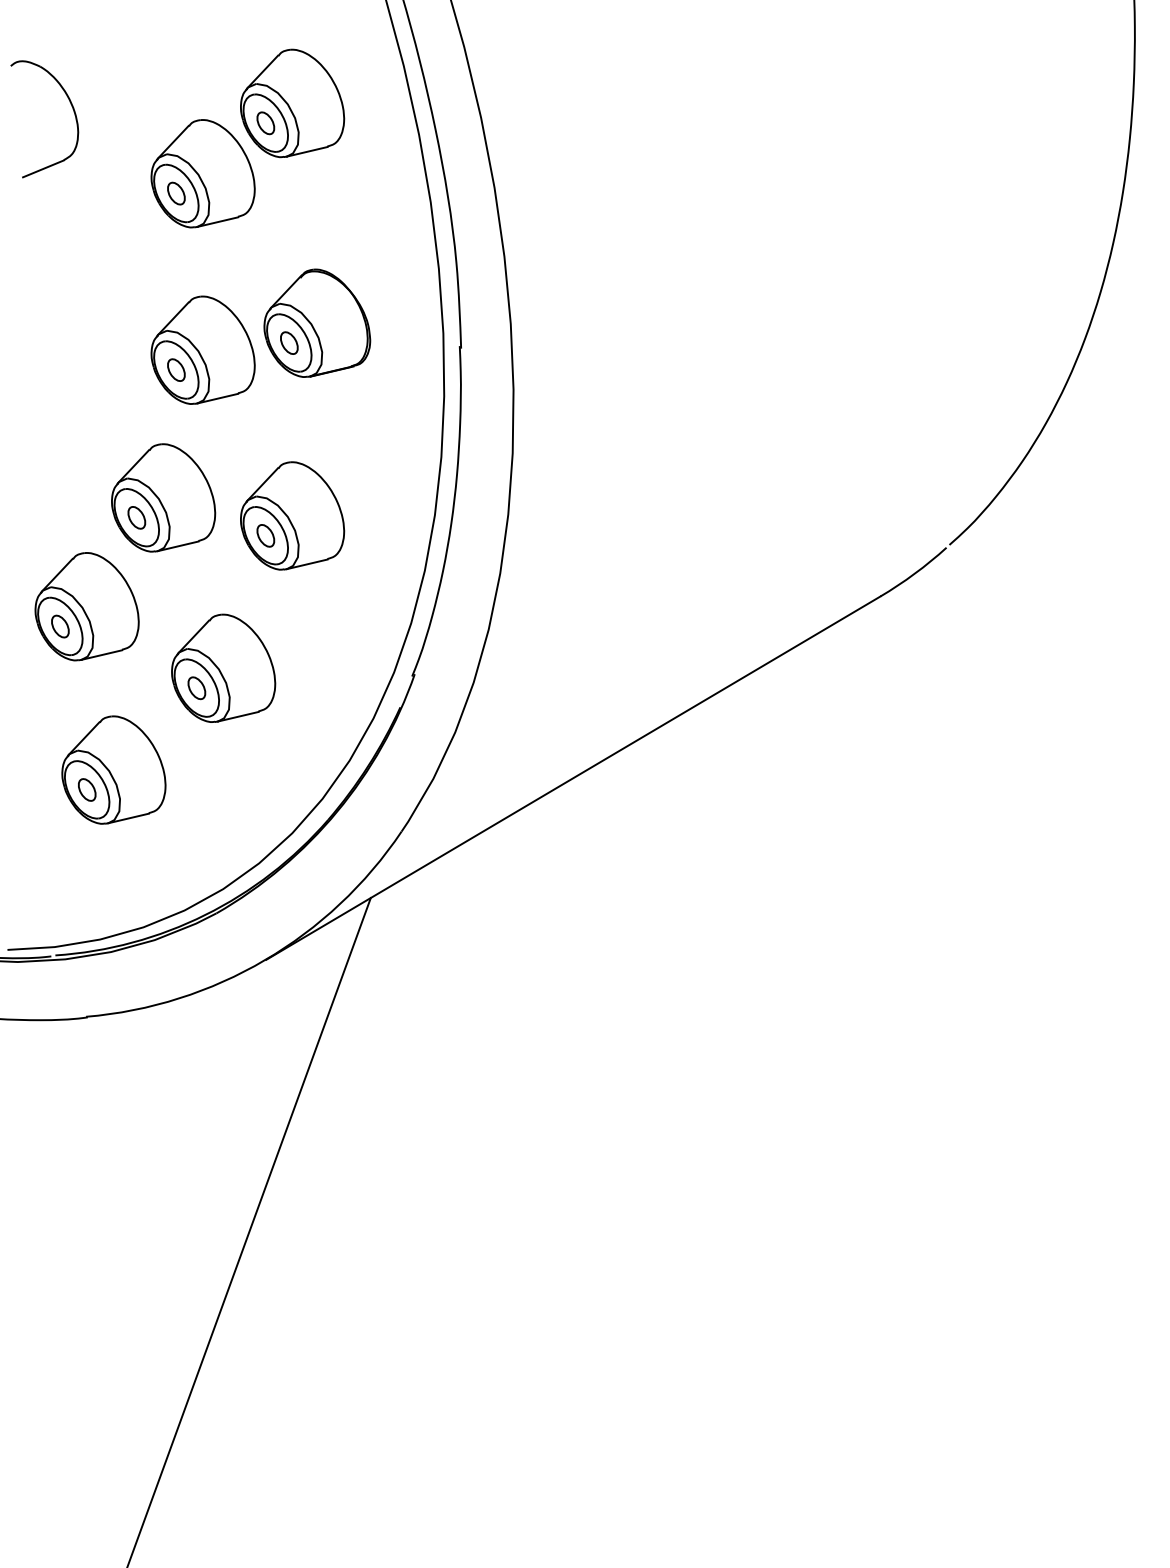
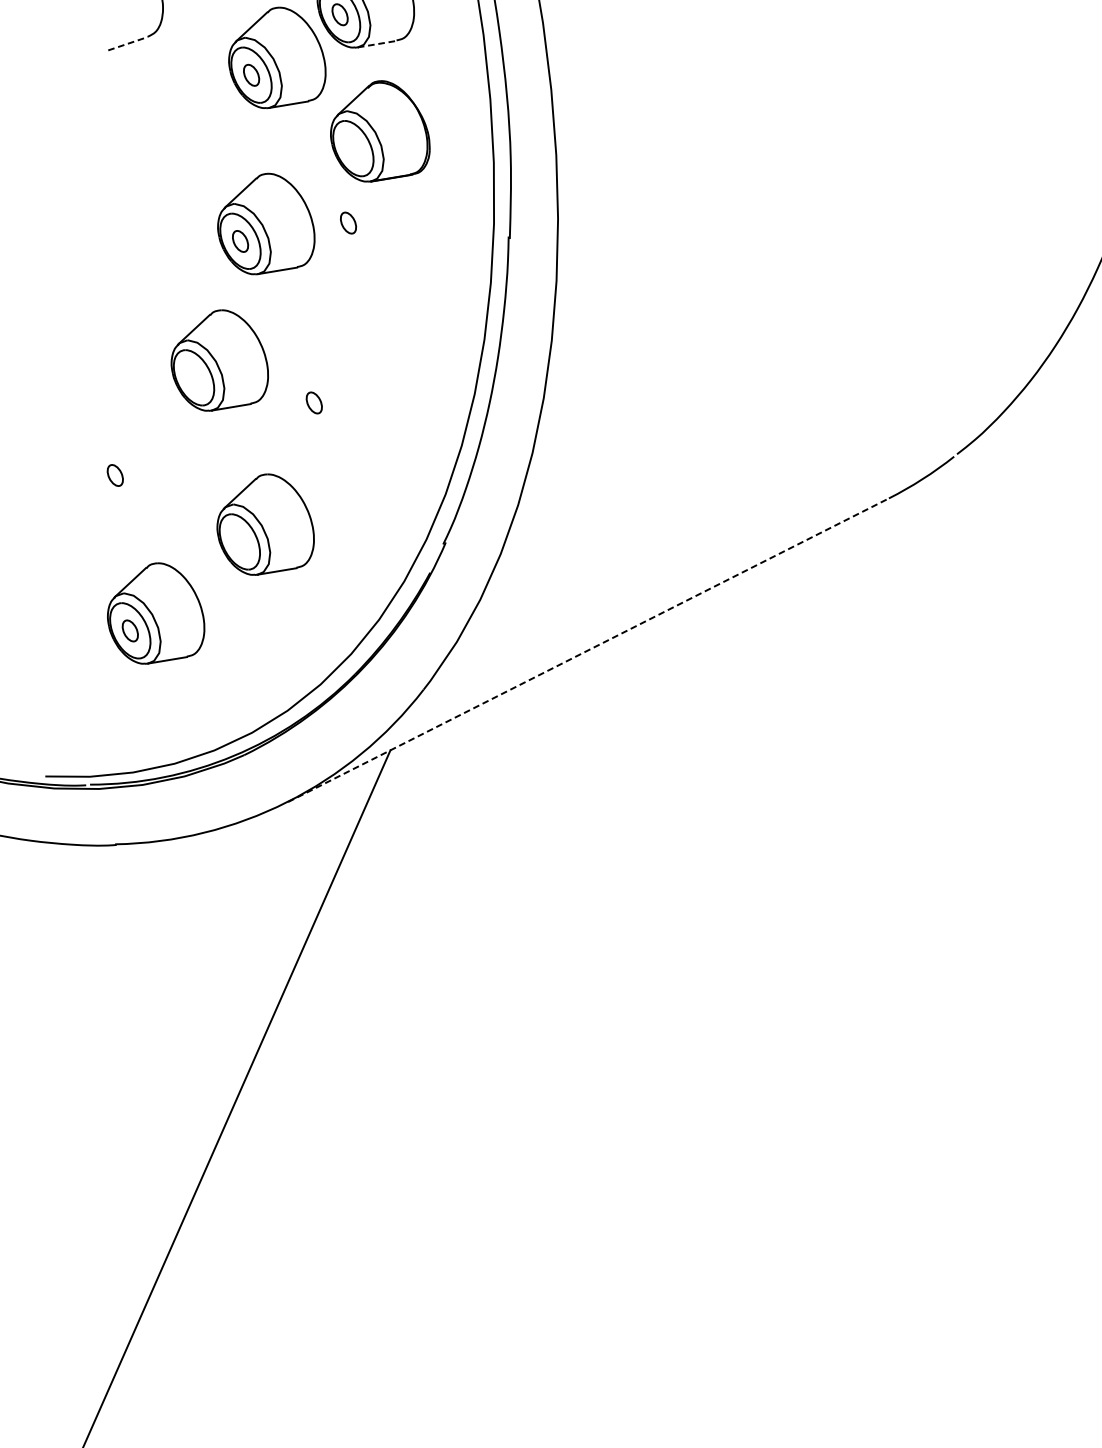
line: (307, 151) -> (377, 43), solid -> dashed
line: (44, 168) -> (129, 43), solid -> dashed
part: (317, 322) -> (381, 131), moved
part: (292, 515) -> (340, 385), removed
part: (136, 517) -> (193, 377), removed
part: (86, 606) -> (141, 458), removed
part: (196, 688) -> (239, 542), removed
line: (573, 778) -> (588, 650), solid -> dashed

